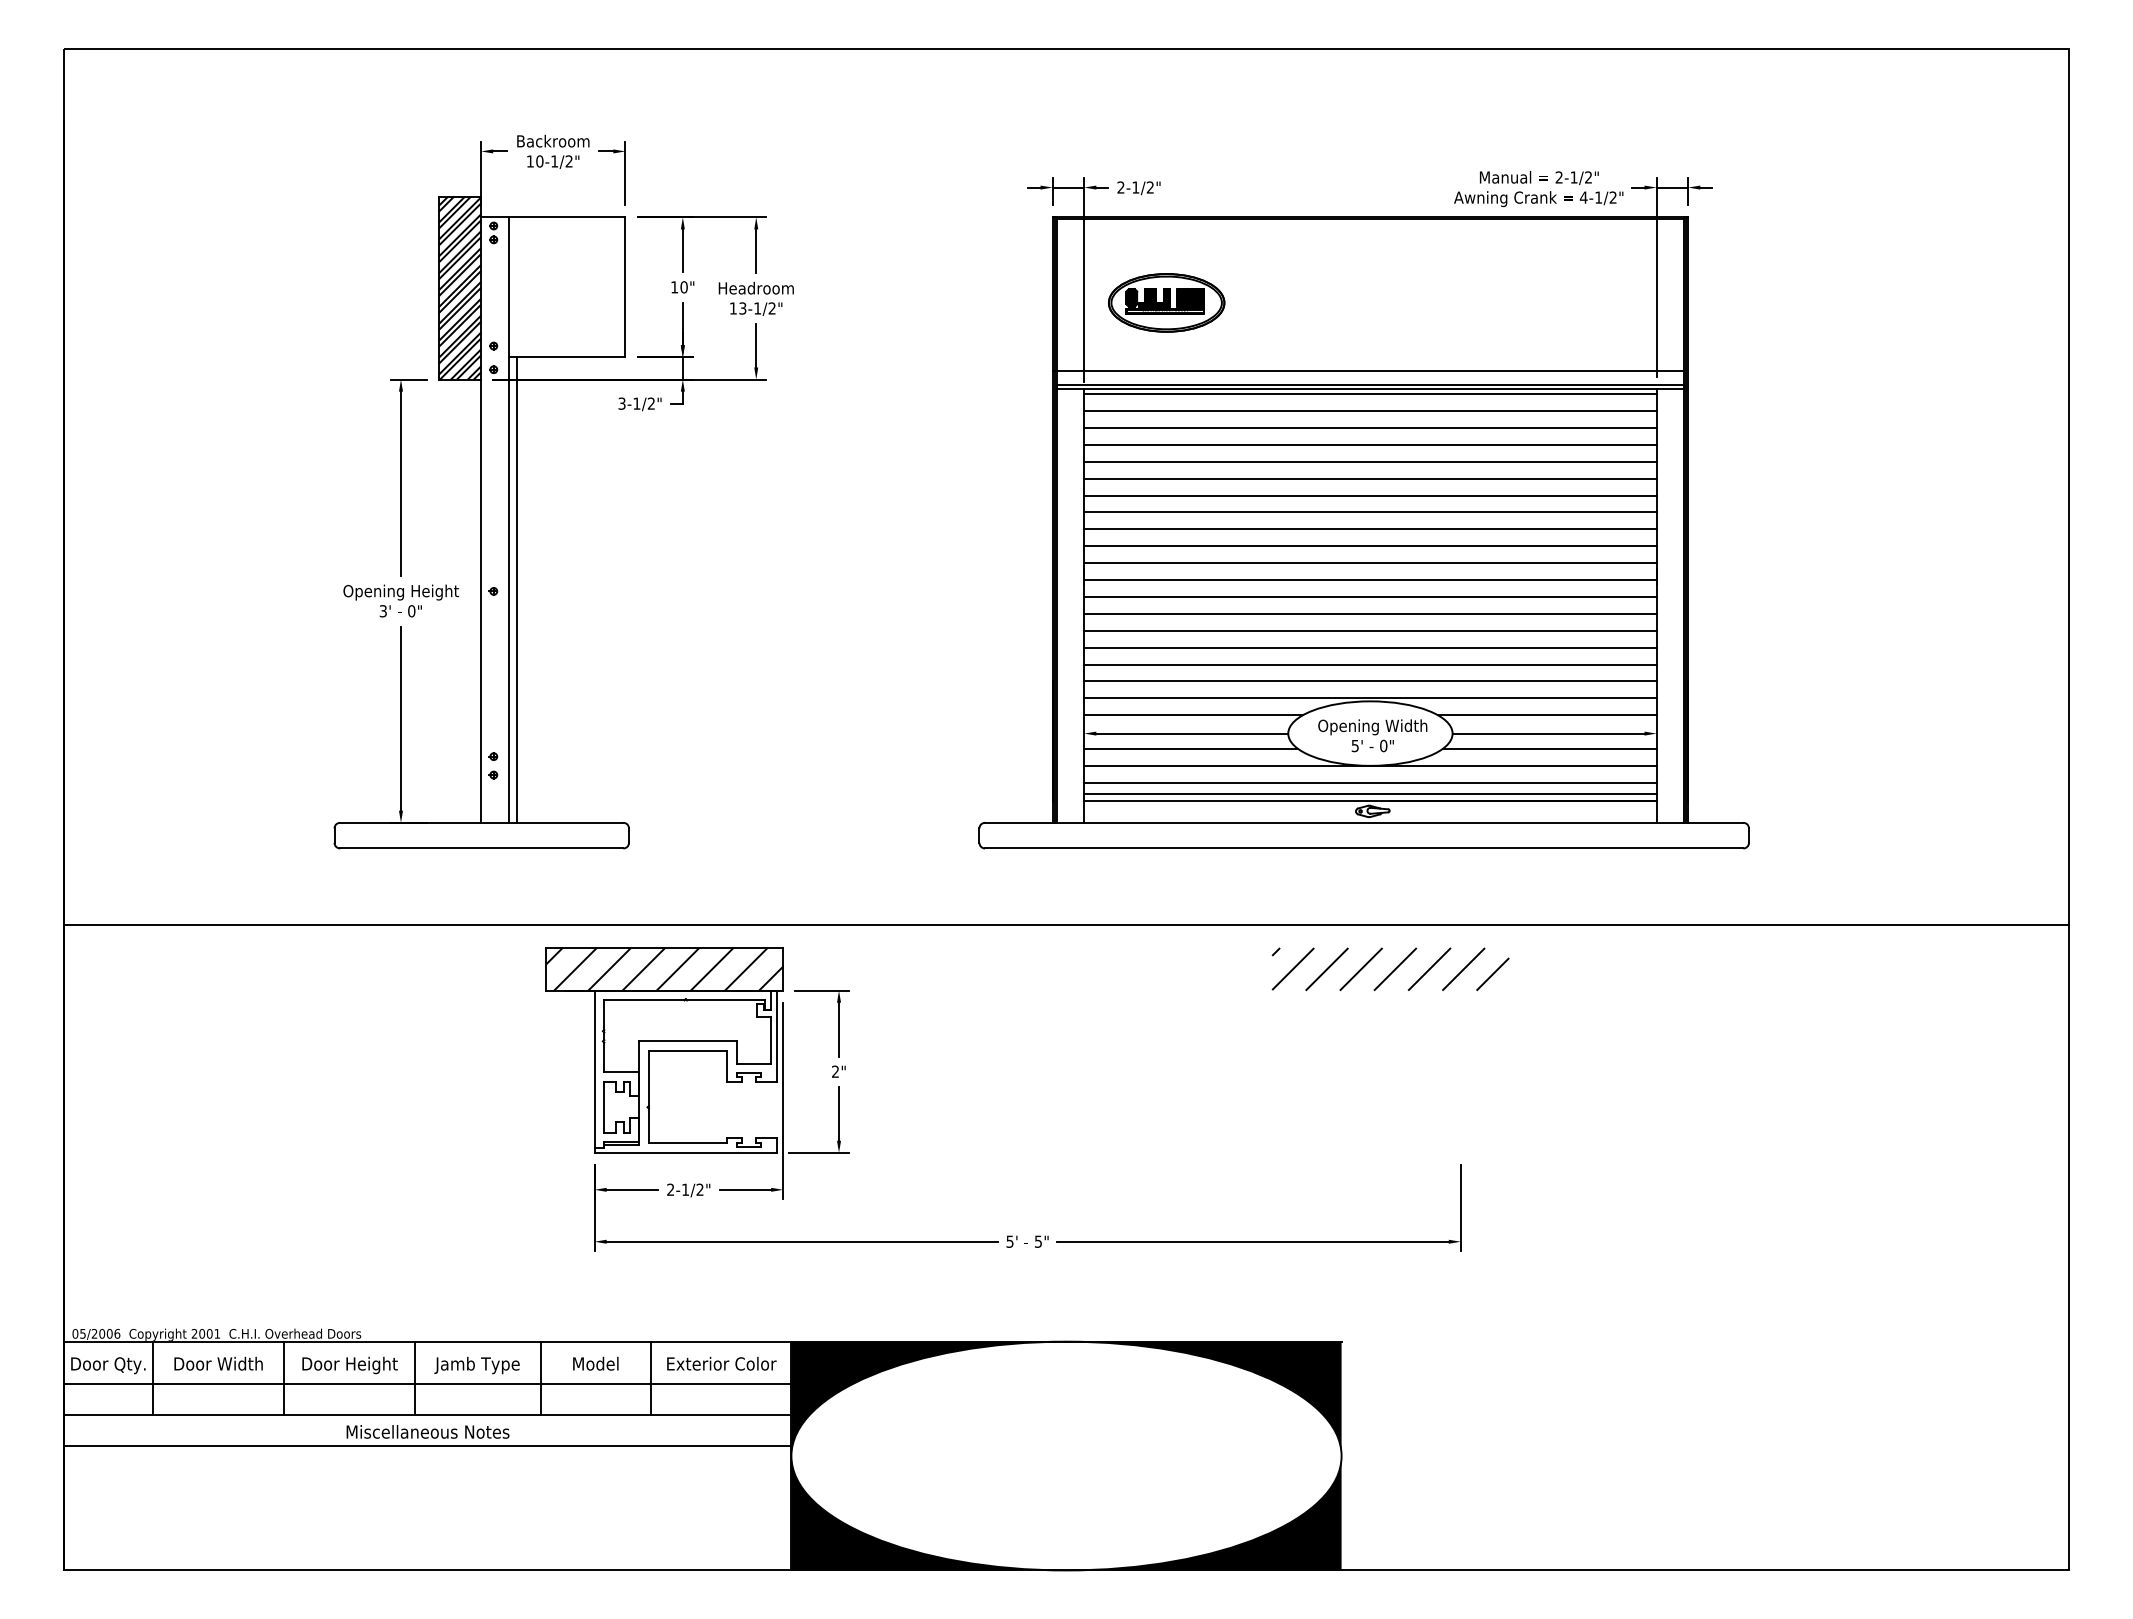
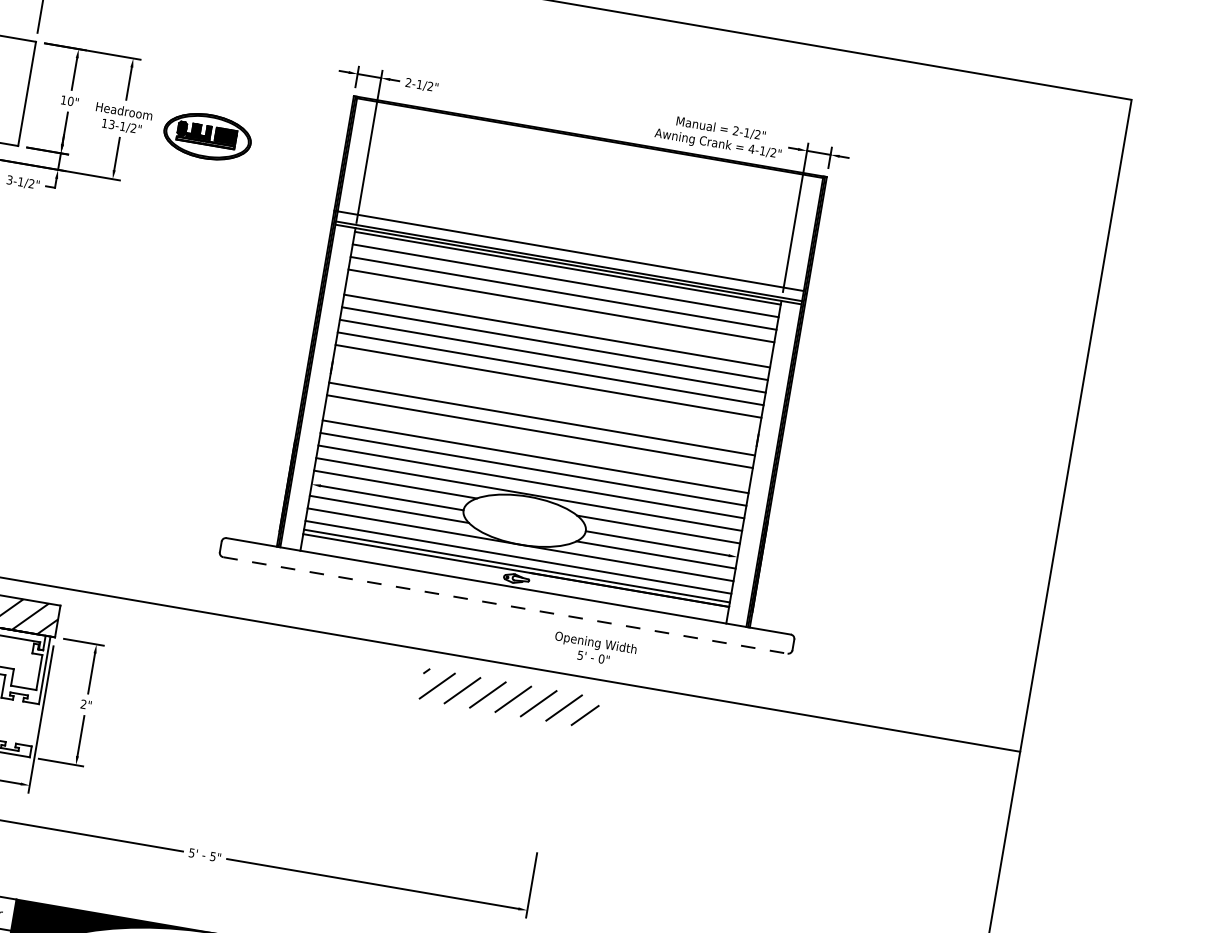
part: (1166, 302) -> (207, 136), moved
line: (1370, 461) -> (559, 318), removed
line: (1370, 563) -> (546, 394), removed
line: (1370, 580) -> (544, 406), removed
line: (1370, 630) -> (537, 444), removed
text: (1372, 735) -> (594, 649), moved
line: (1364, 848) -> (505, 605), solid -> dashed

